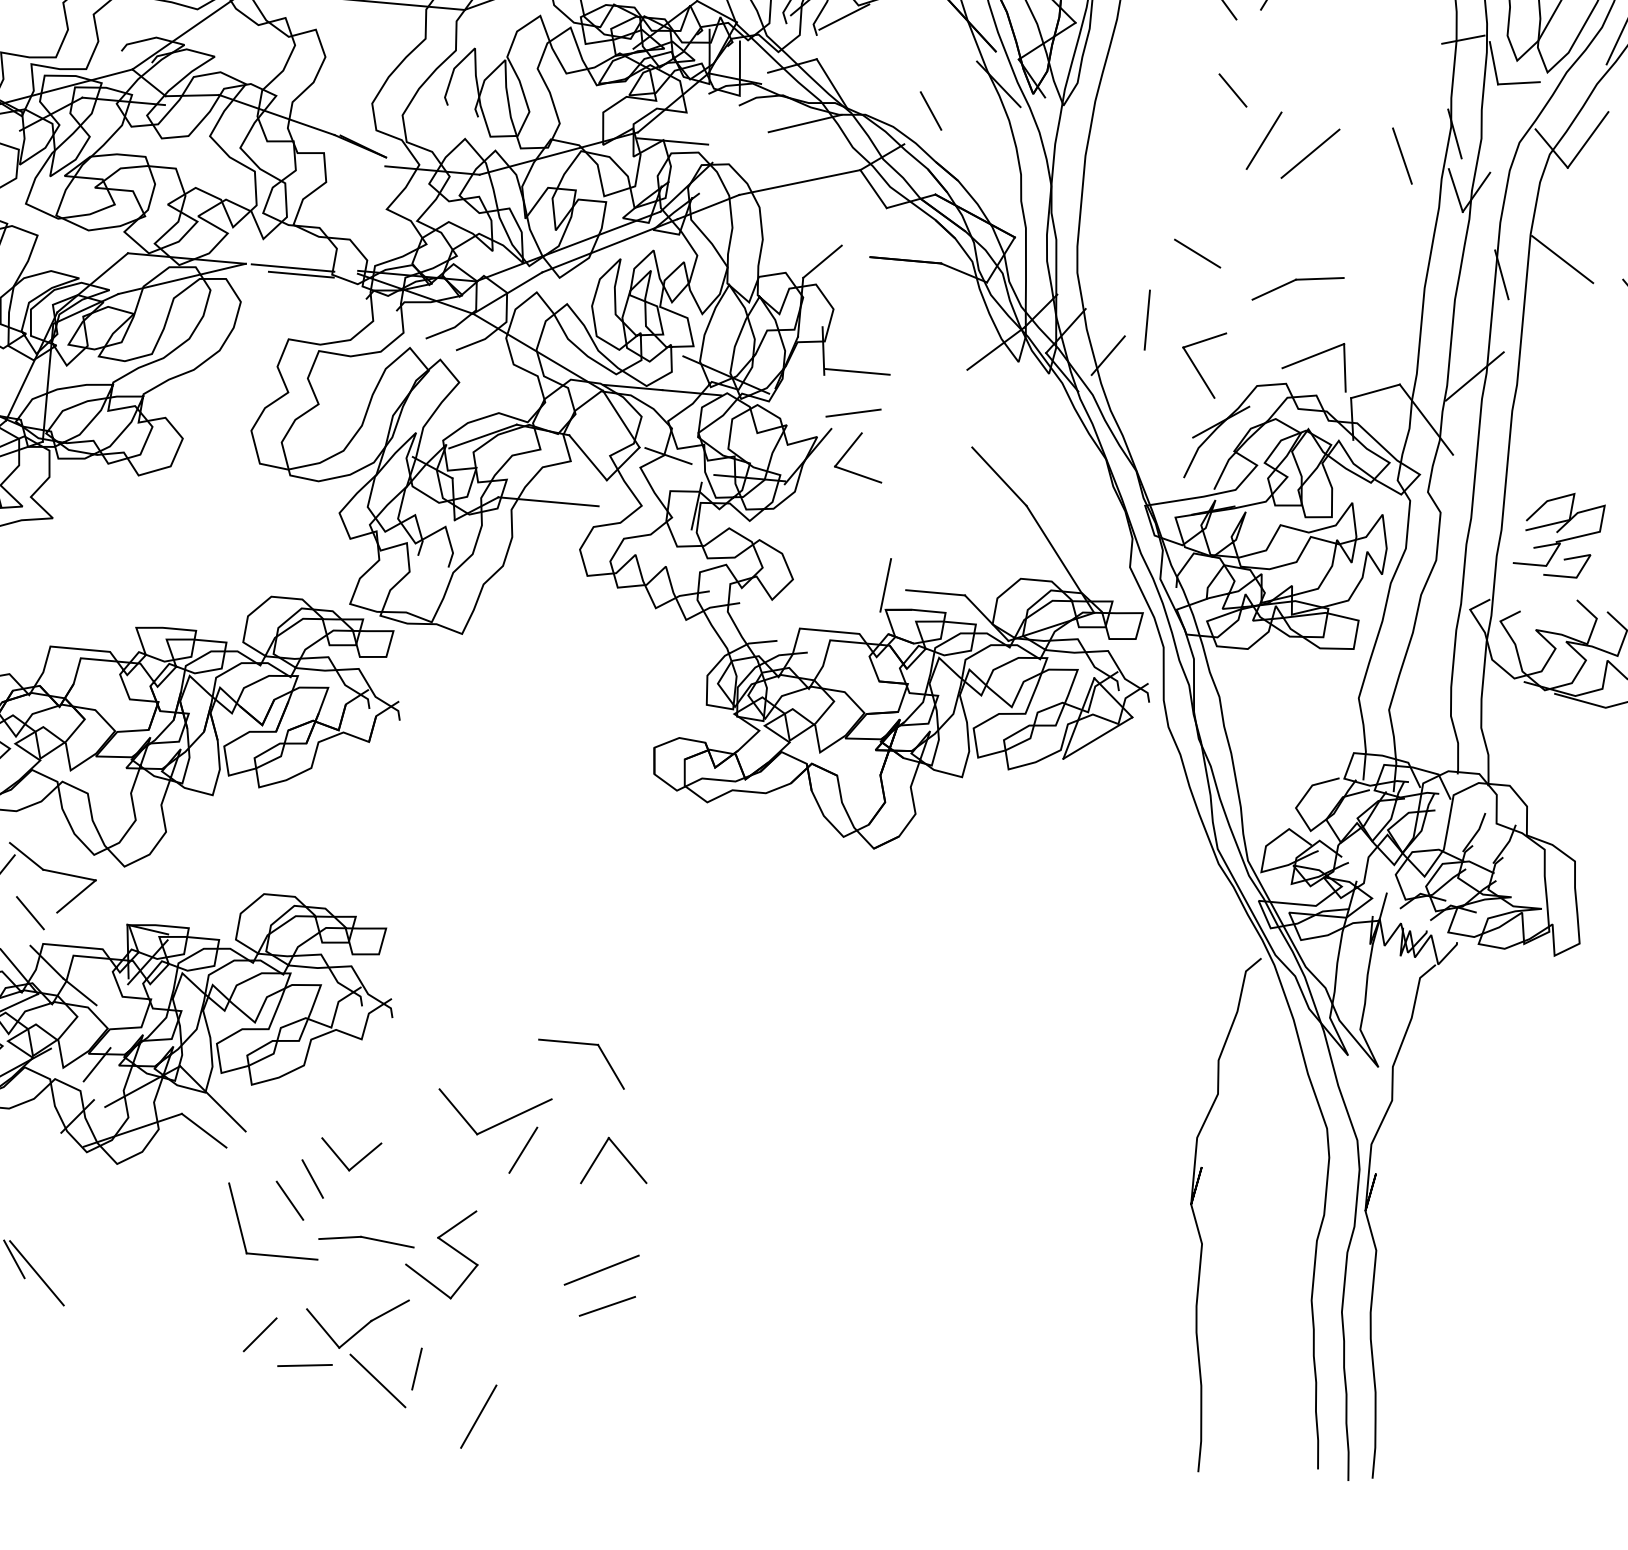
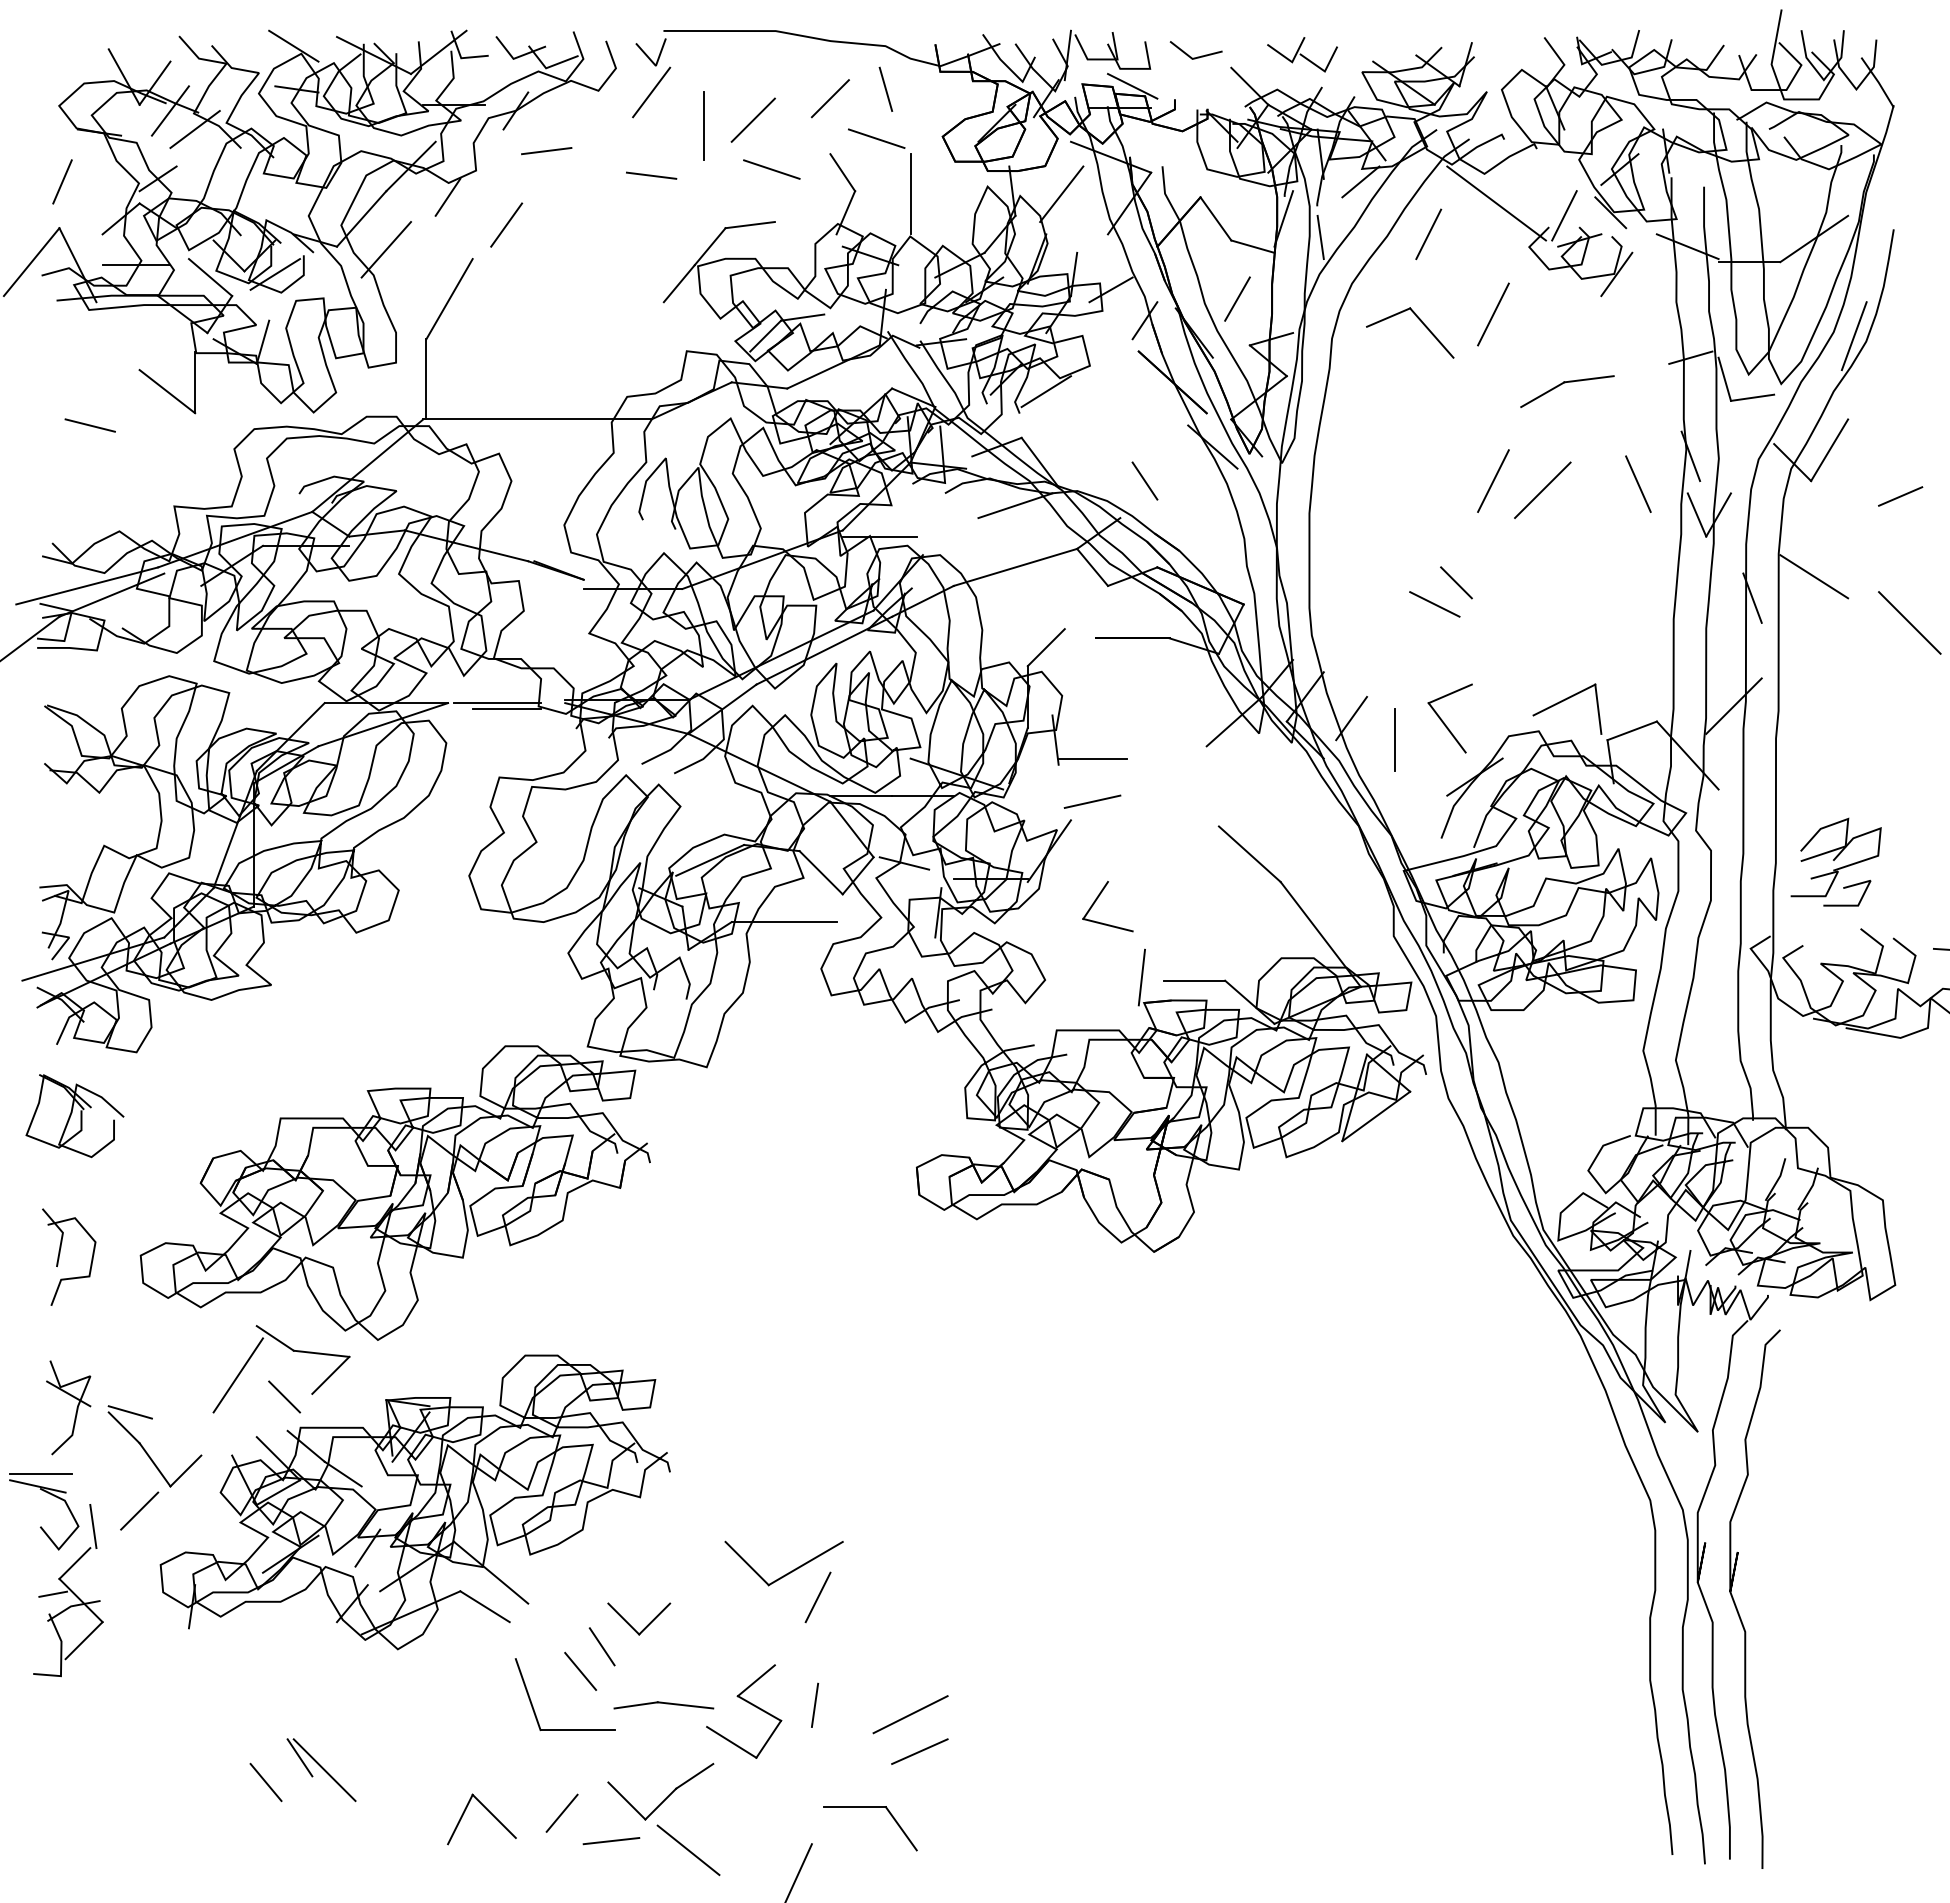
line: (1233, 90) -> (1456, 582), moved
part: (1296, 280) -> (1565, 383), moved
line: (1147, 319) -> (1394, 739), moved
part: (851, 448) -> (1098, 898), moved
part: (583, 1043) -> (870, 1807), moved
part: (622, 1156) -> (488, 1812), moved
curve: (1196, 1220) -> (1737, 1607), moved
line: (417, 1368) -> (815, 1704), moved

